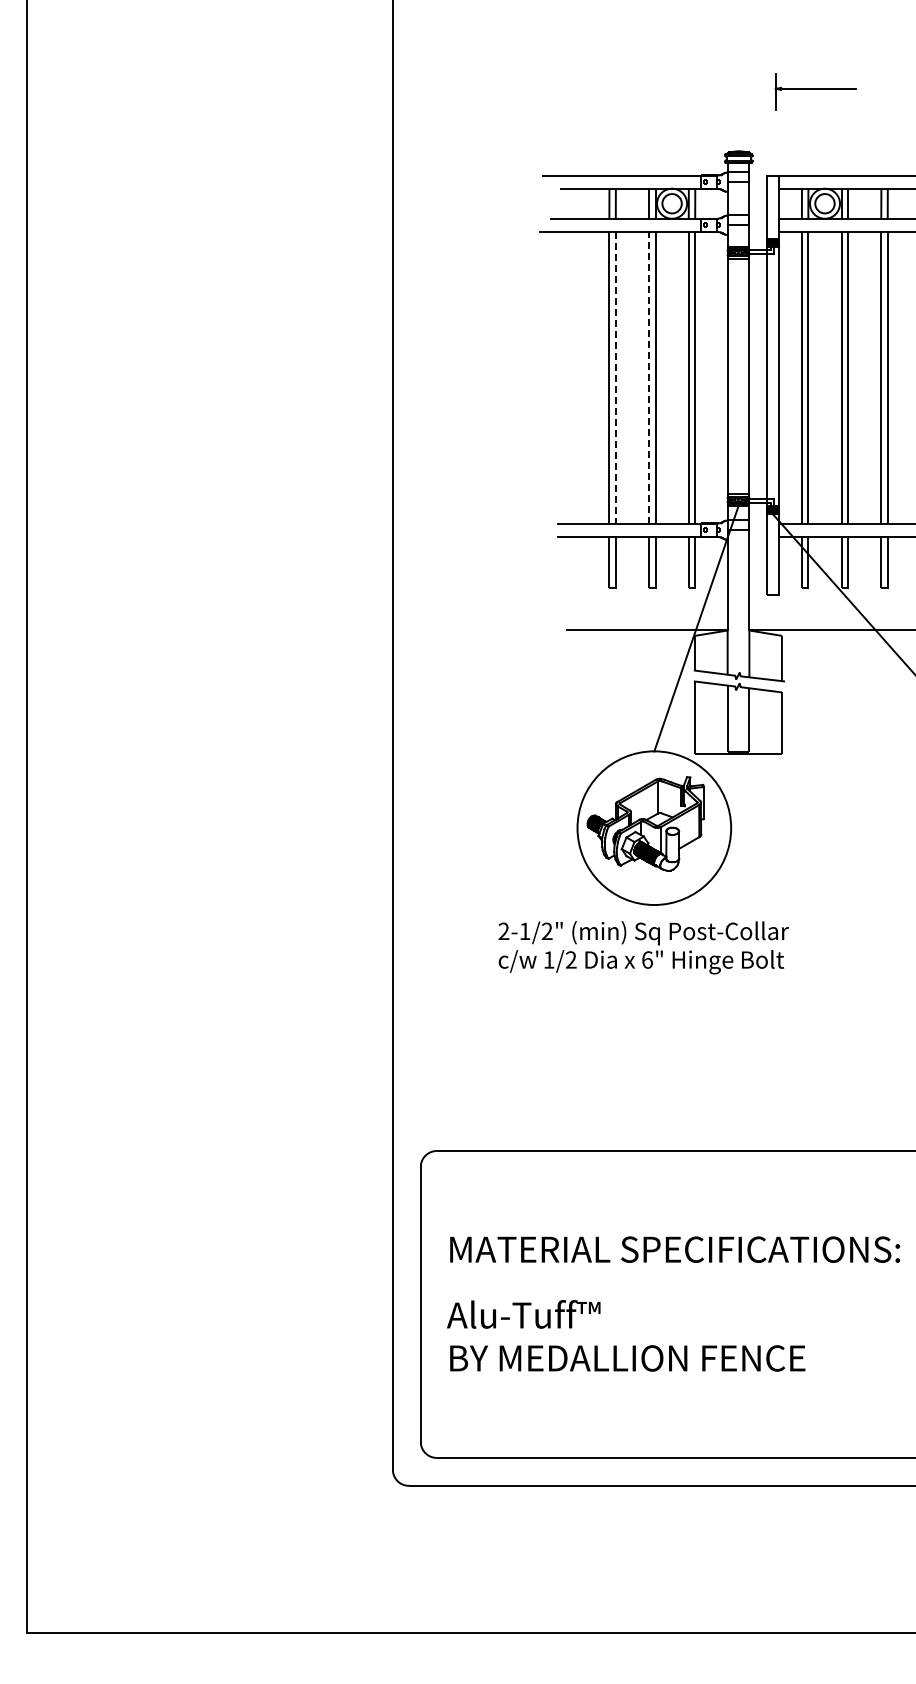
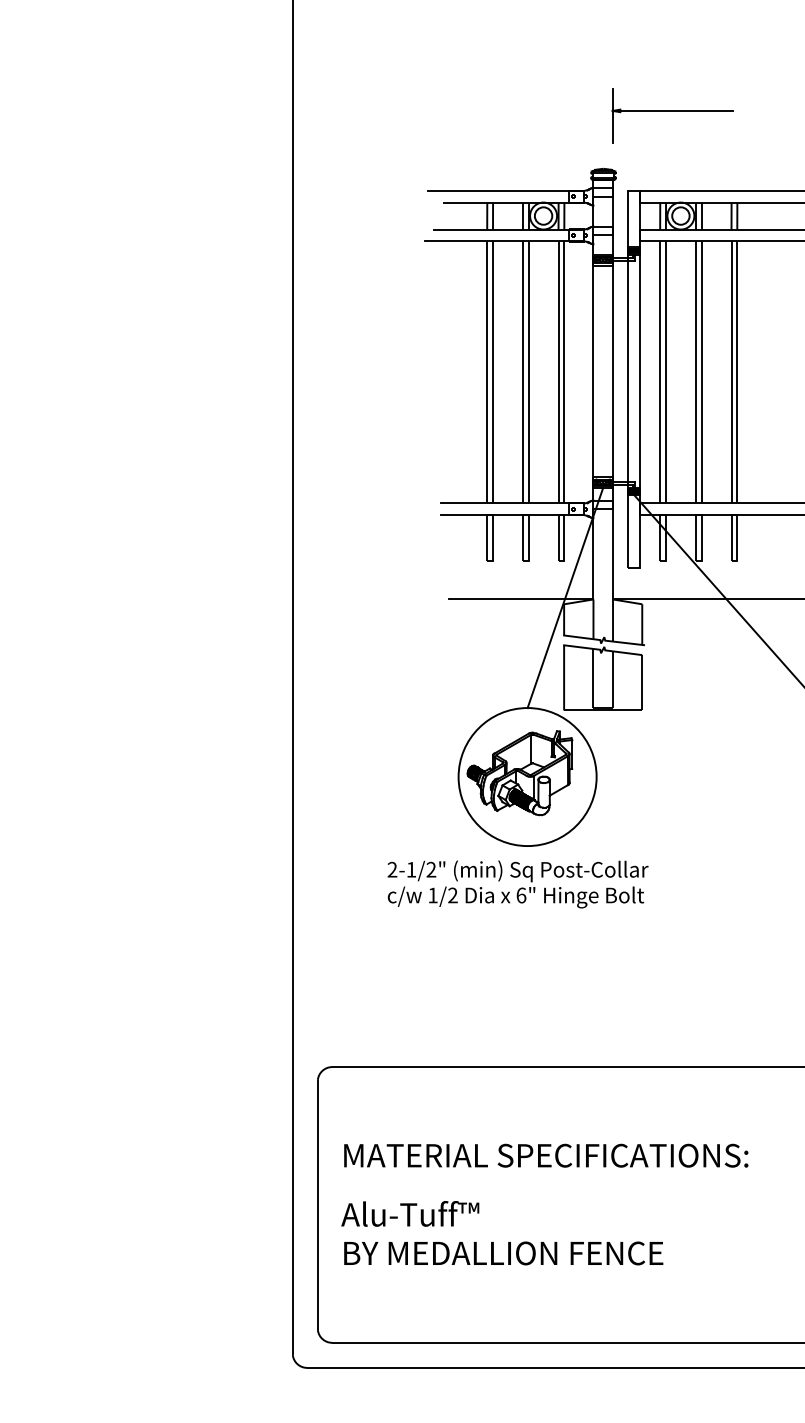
part: (815, 91) -> (672, 115), size x1.67
line: (615, 377) -> (492, 372), dashed -> solid
line: (649, 377) -> (523, 372), dashed -> solid

